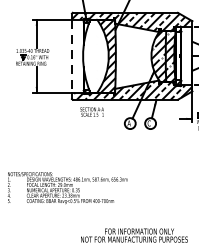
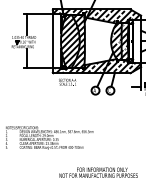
hatch: (96, 55) -> (70, 40), added
line: (71, 56) -> (52, 41), dashed -> solid

